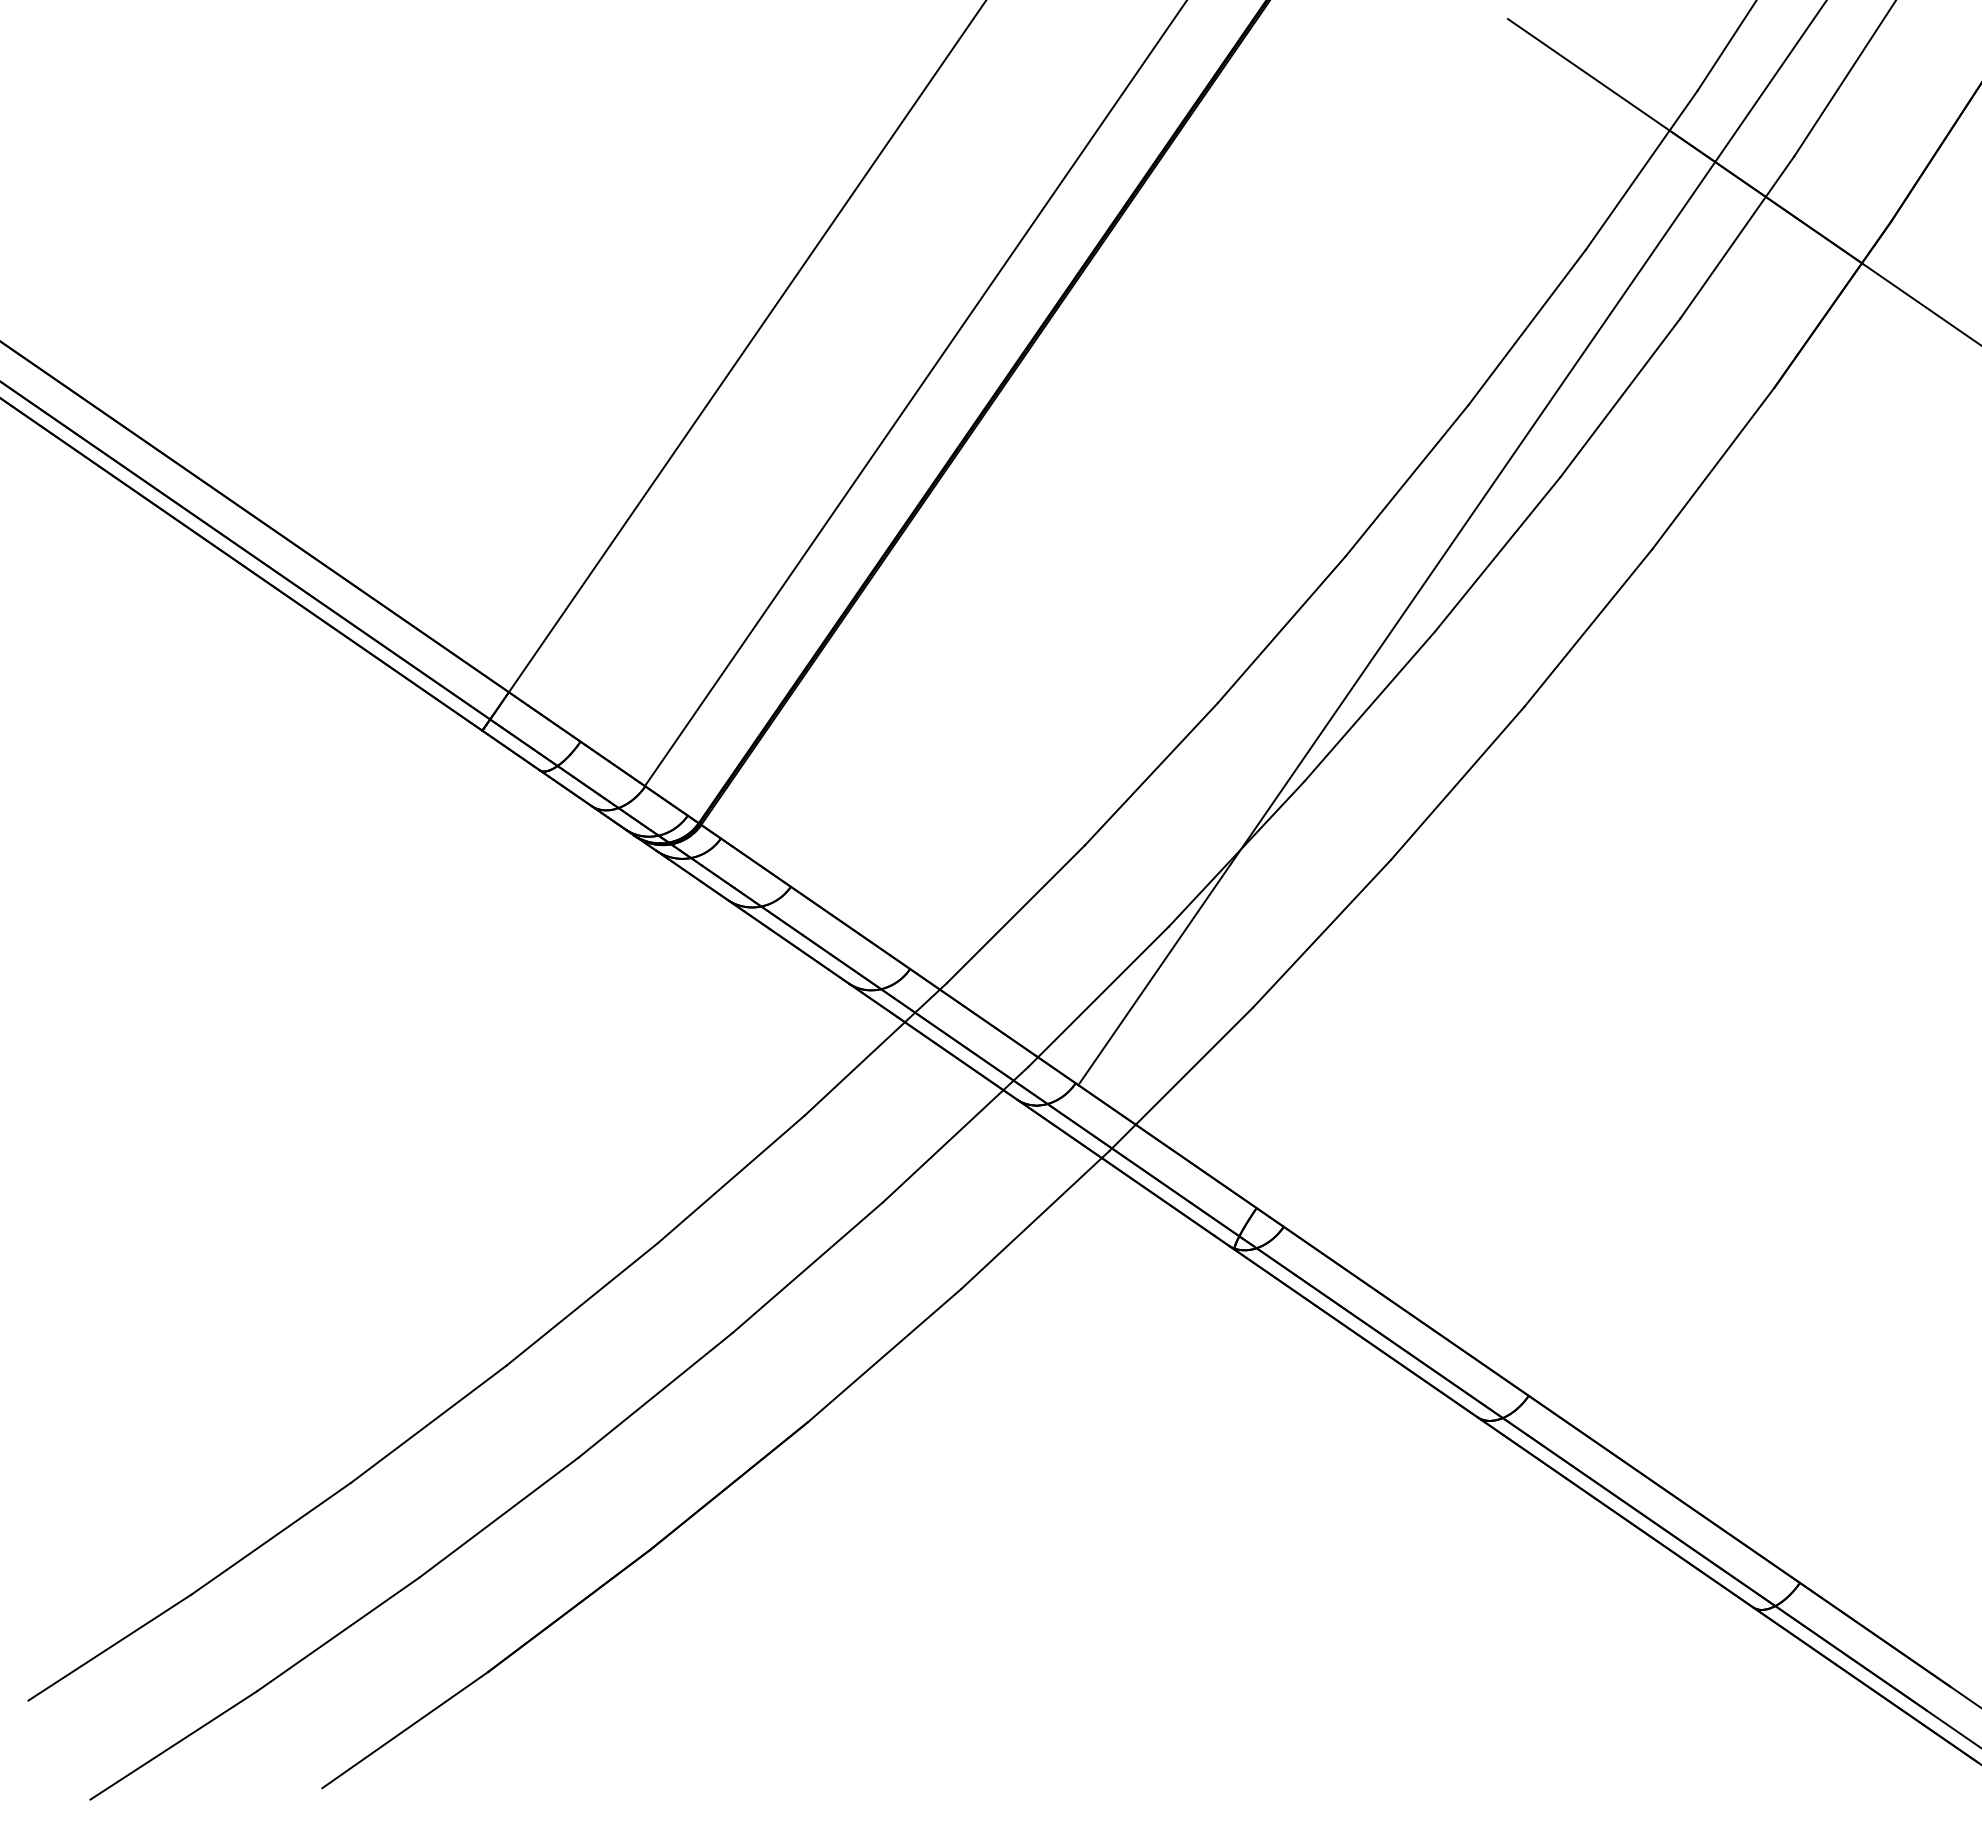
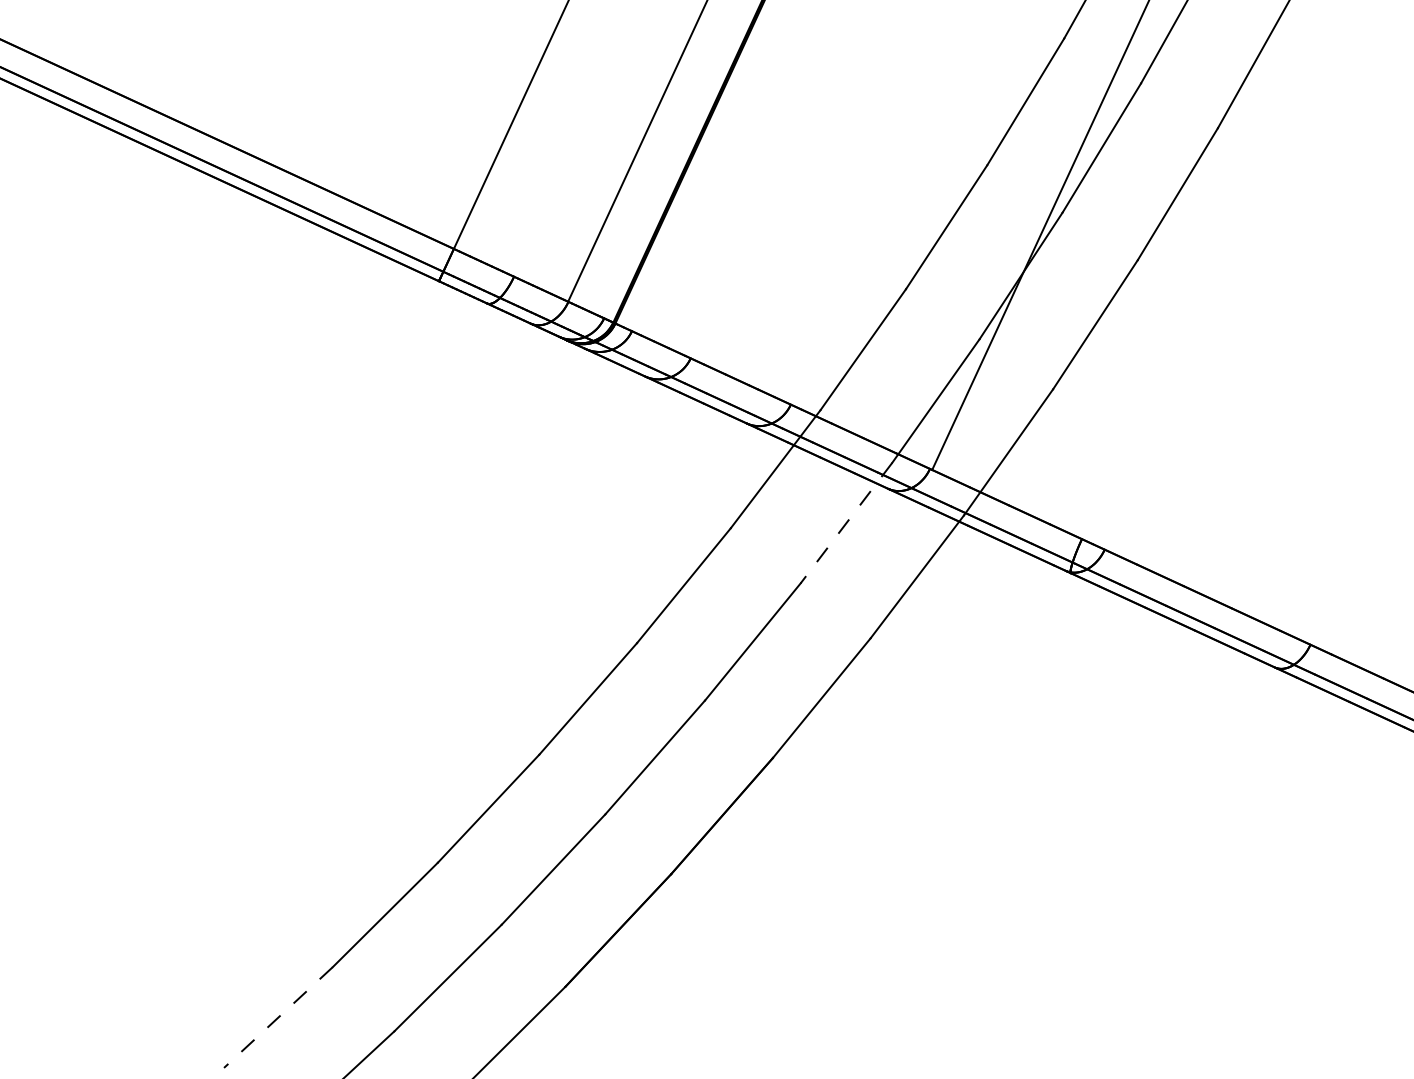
line: (955, 1135) -> (846, 523), solid -> dashed
line: (109, 1647) -> (277, 1017), solid -> dashed

